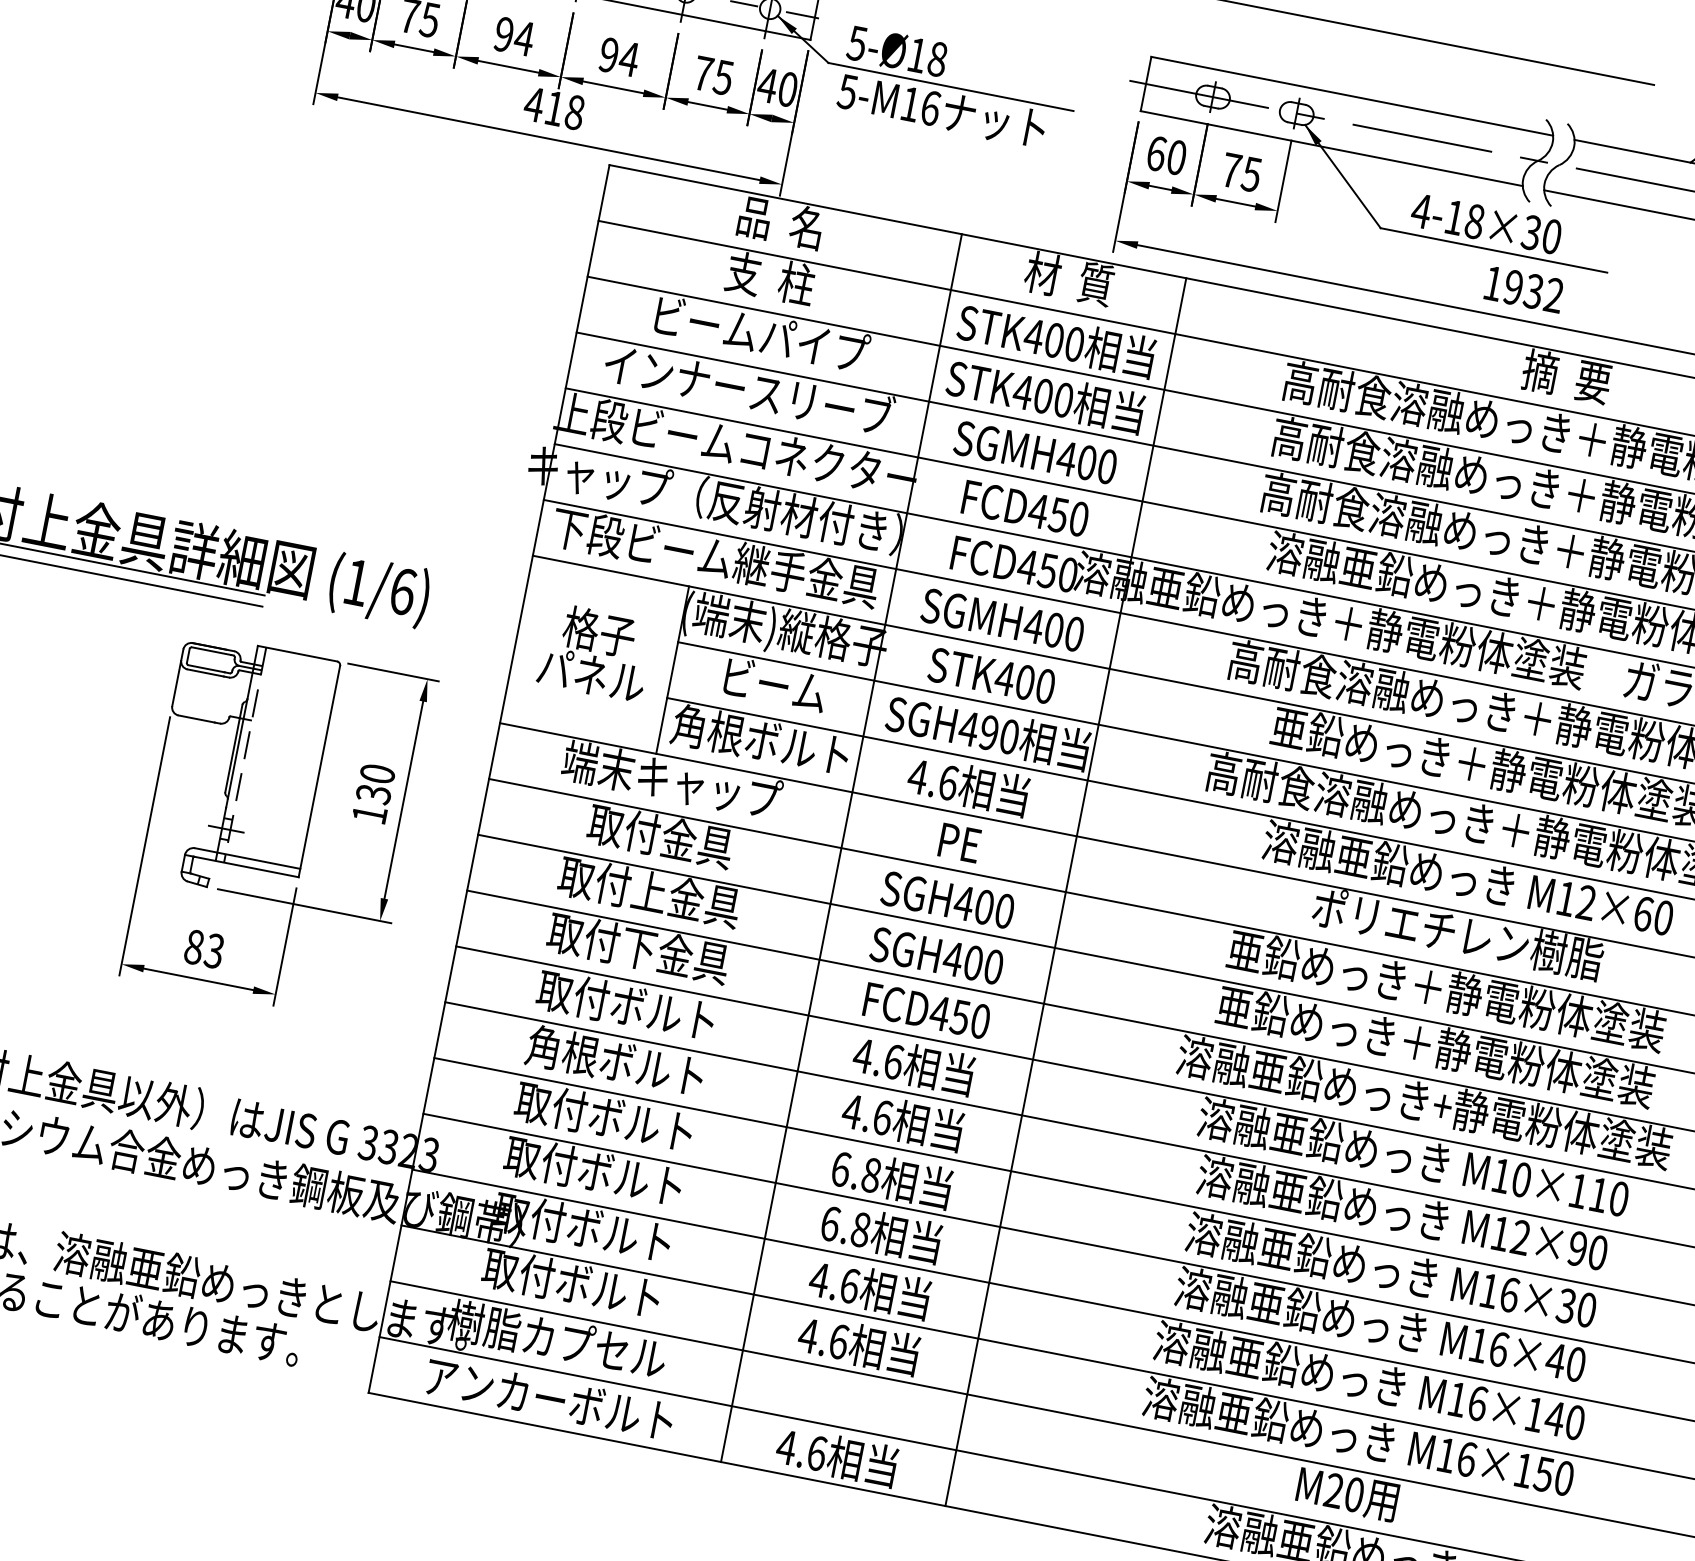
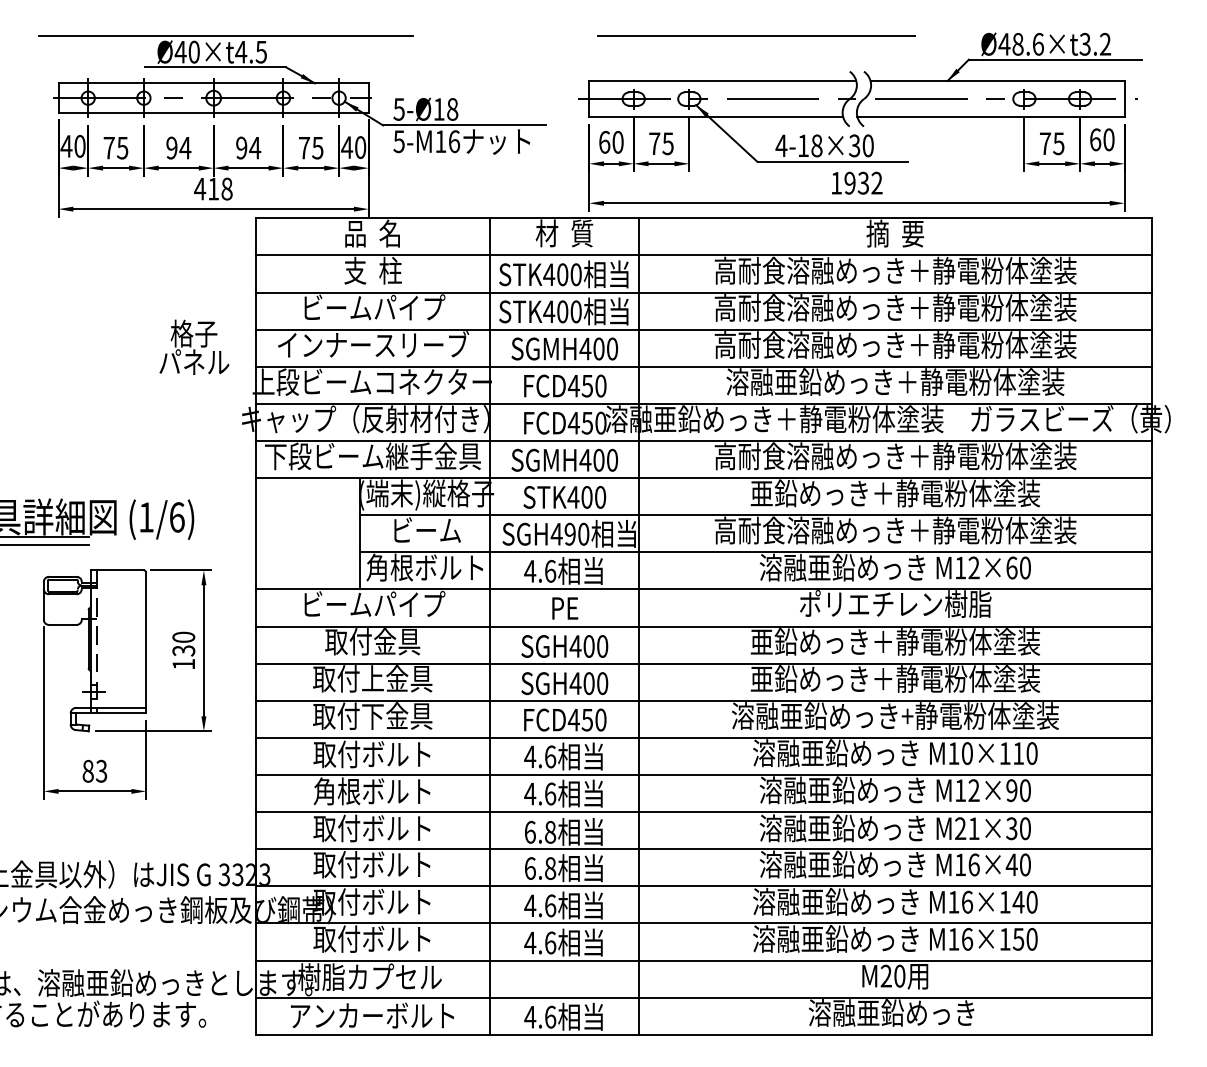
text: (596, 651) -> (194, 346), moved
text: (651, 776) -> (359, 604), 端末キャップ -> ビームパイプ
text: (1499, 1292) -> (967, 828), M16×30 -> M21×30

